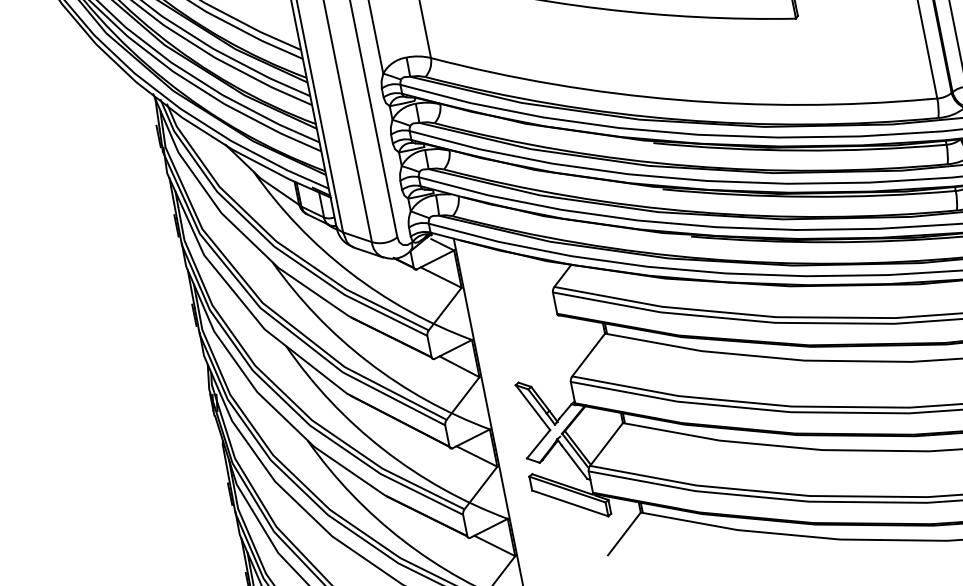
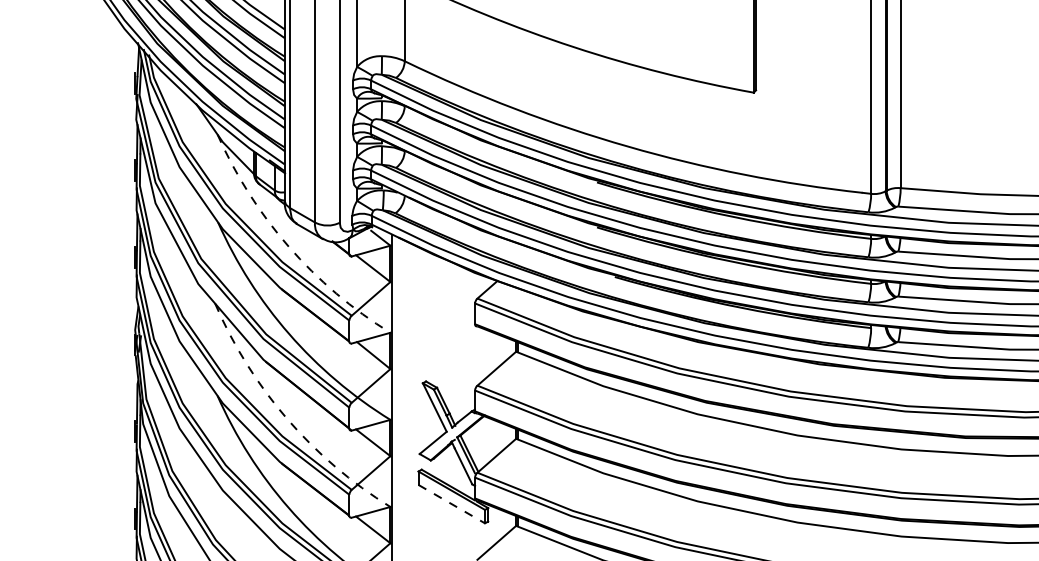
arc: (349, 272) -> (288, 246), solid -> dashed
arc: (383, 449) -> (287, 418), solid -> dashed
line: (571, 503) -> (452, 504), solid -> dashed

